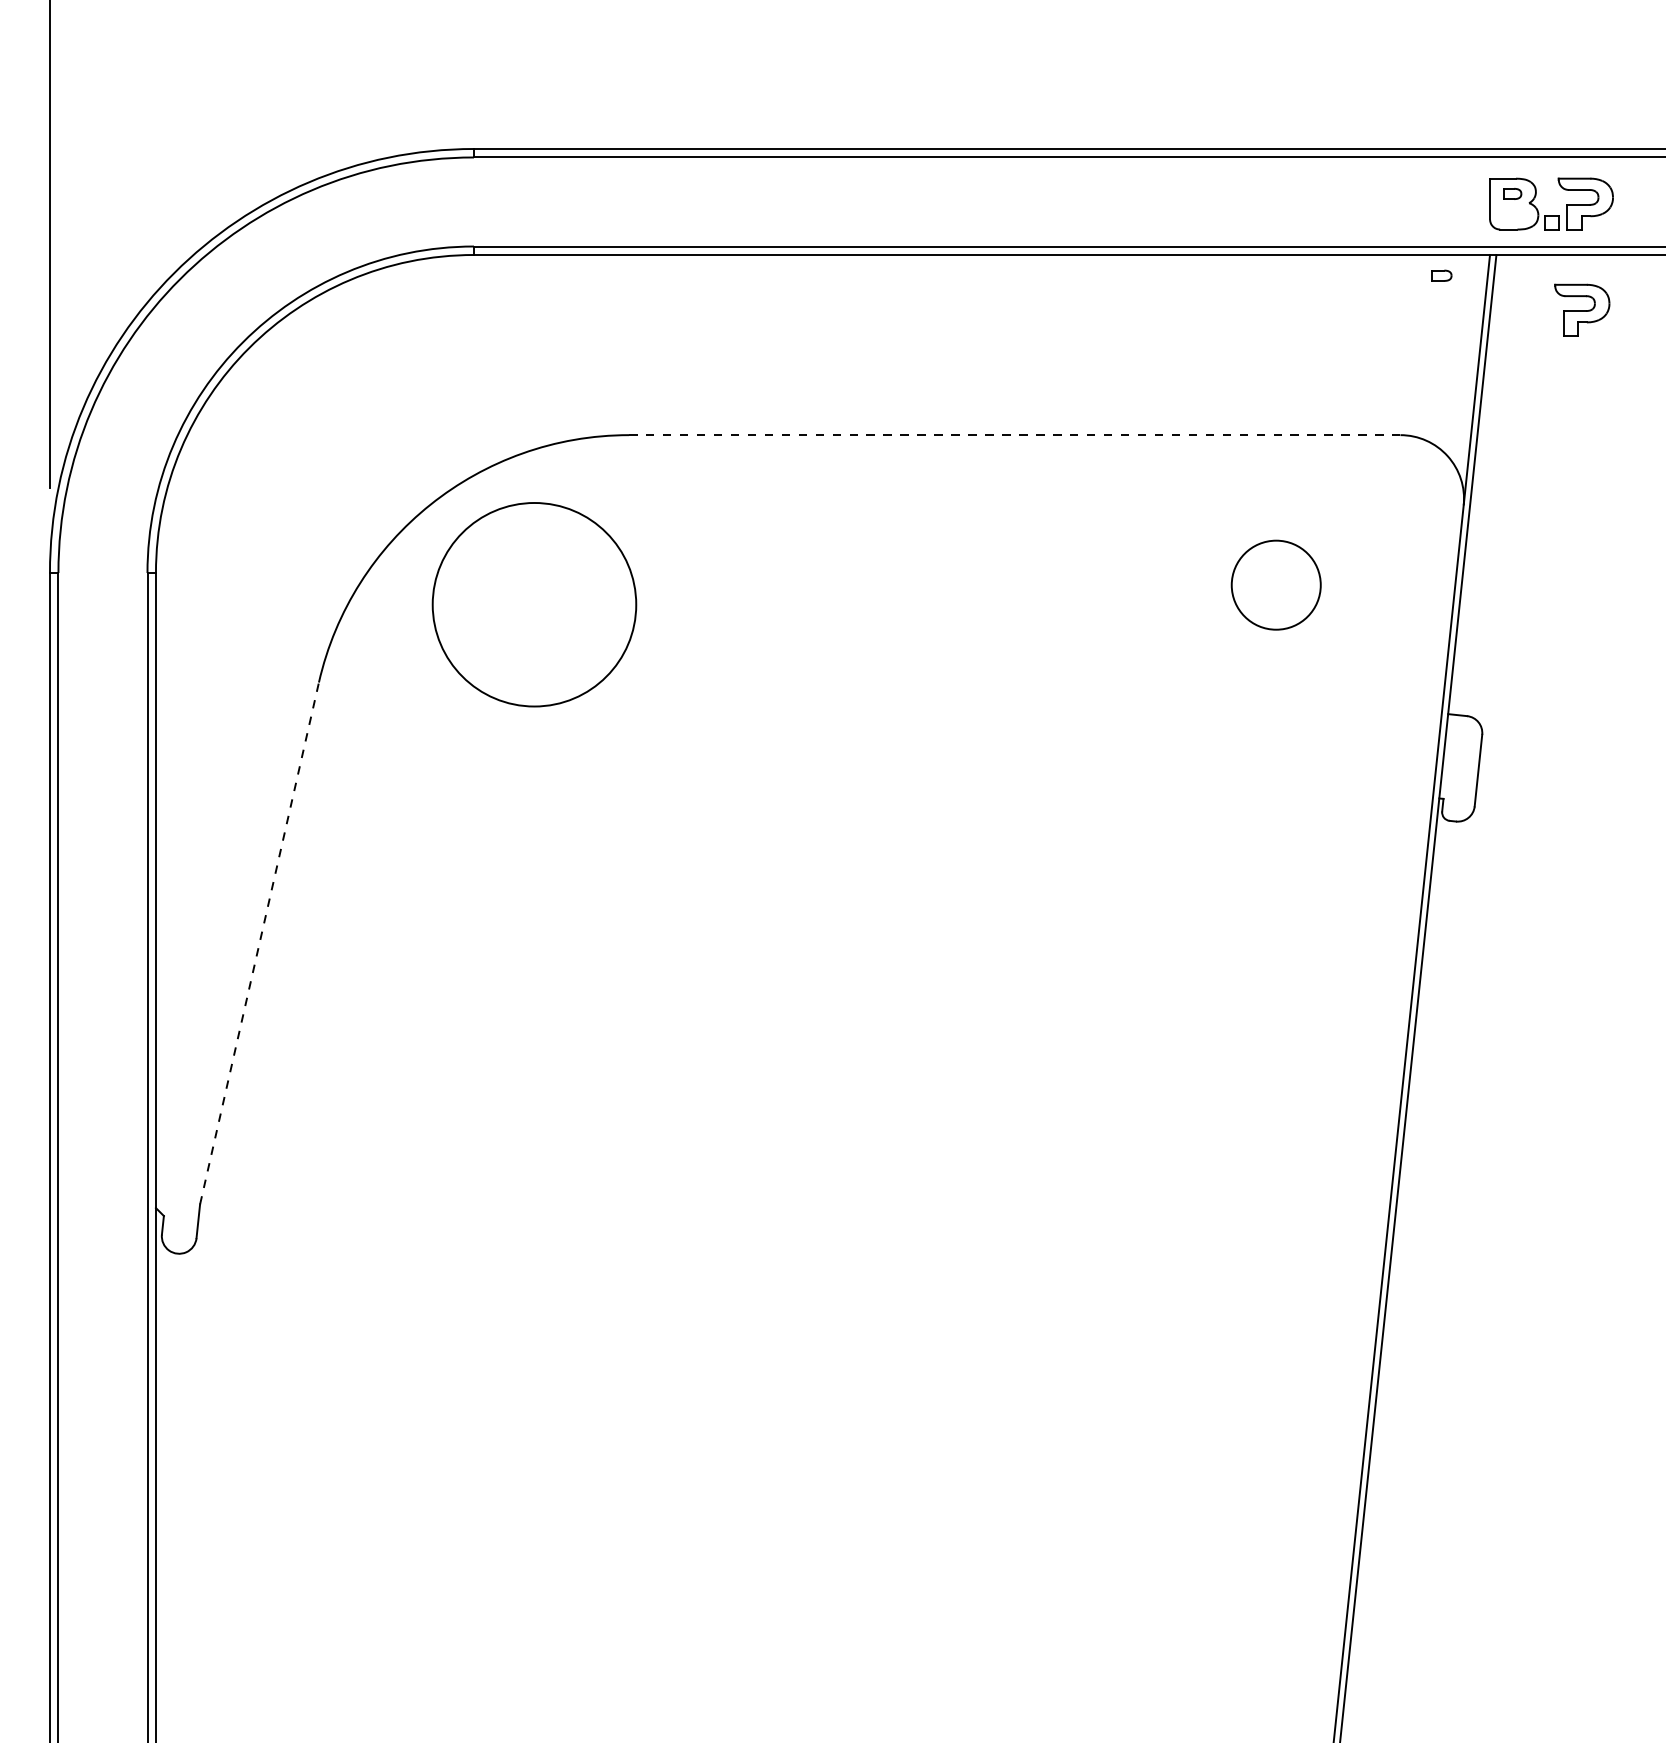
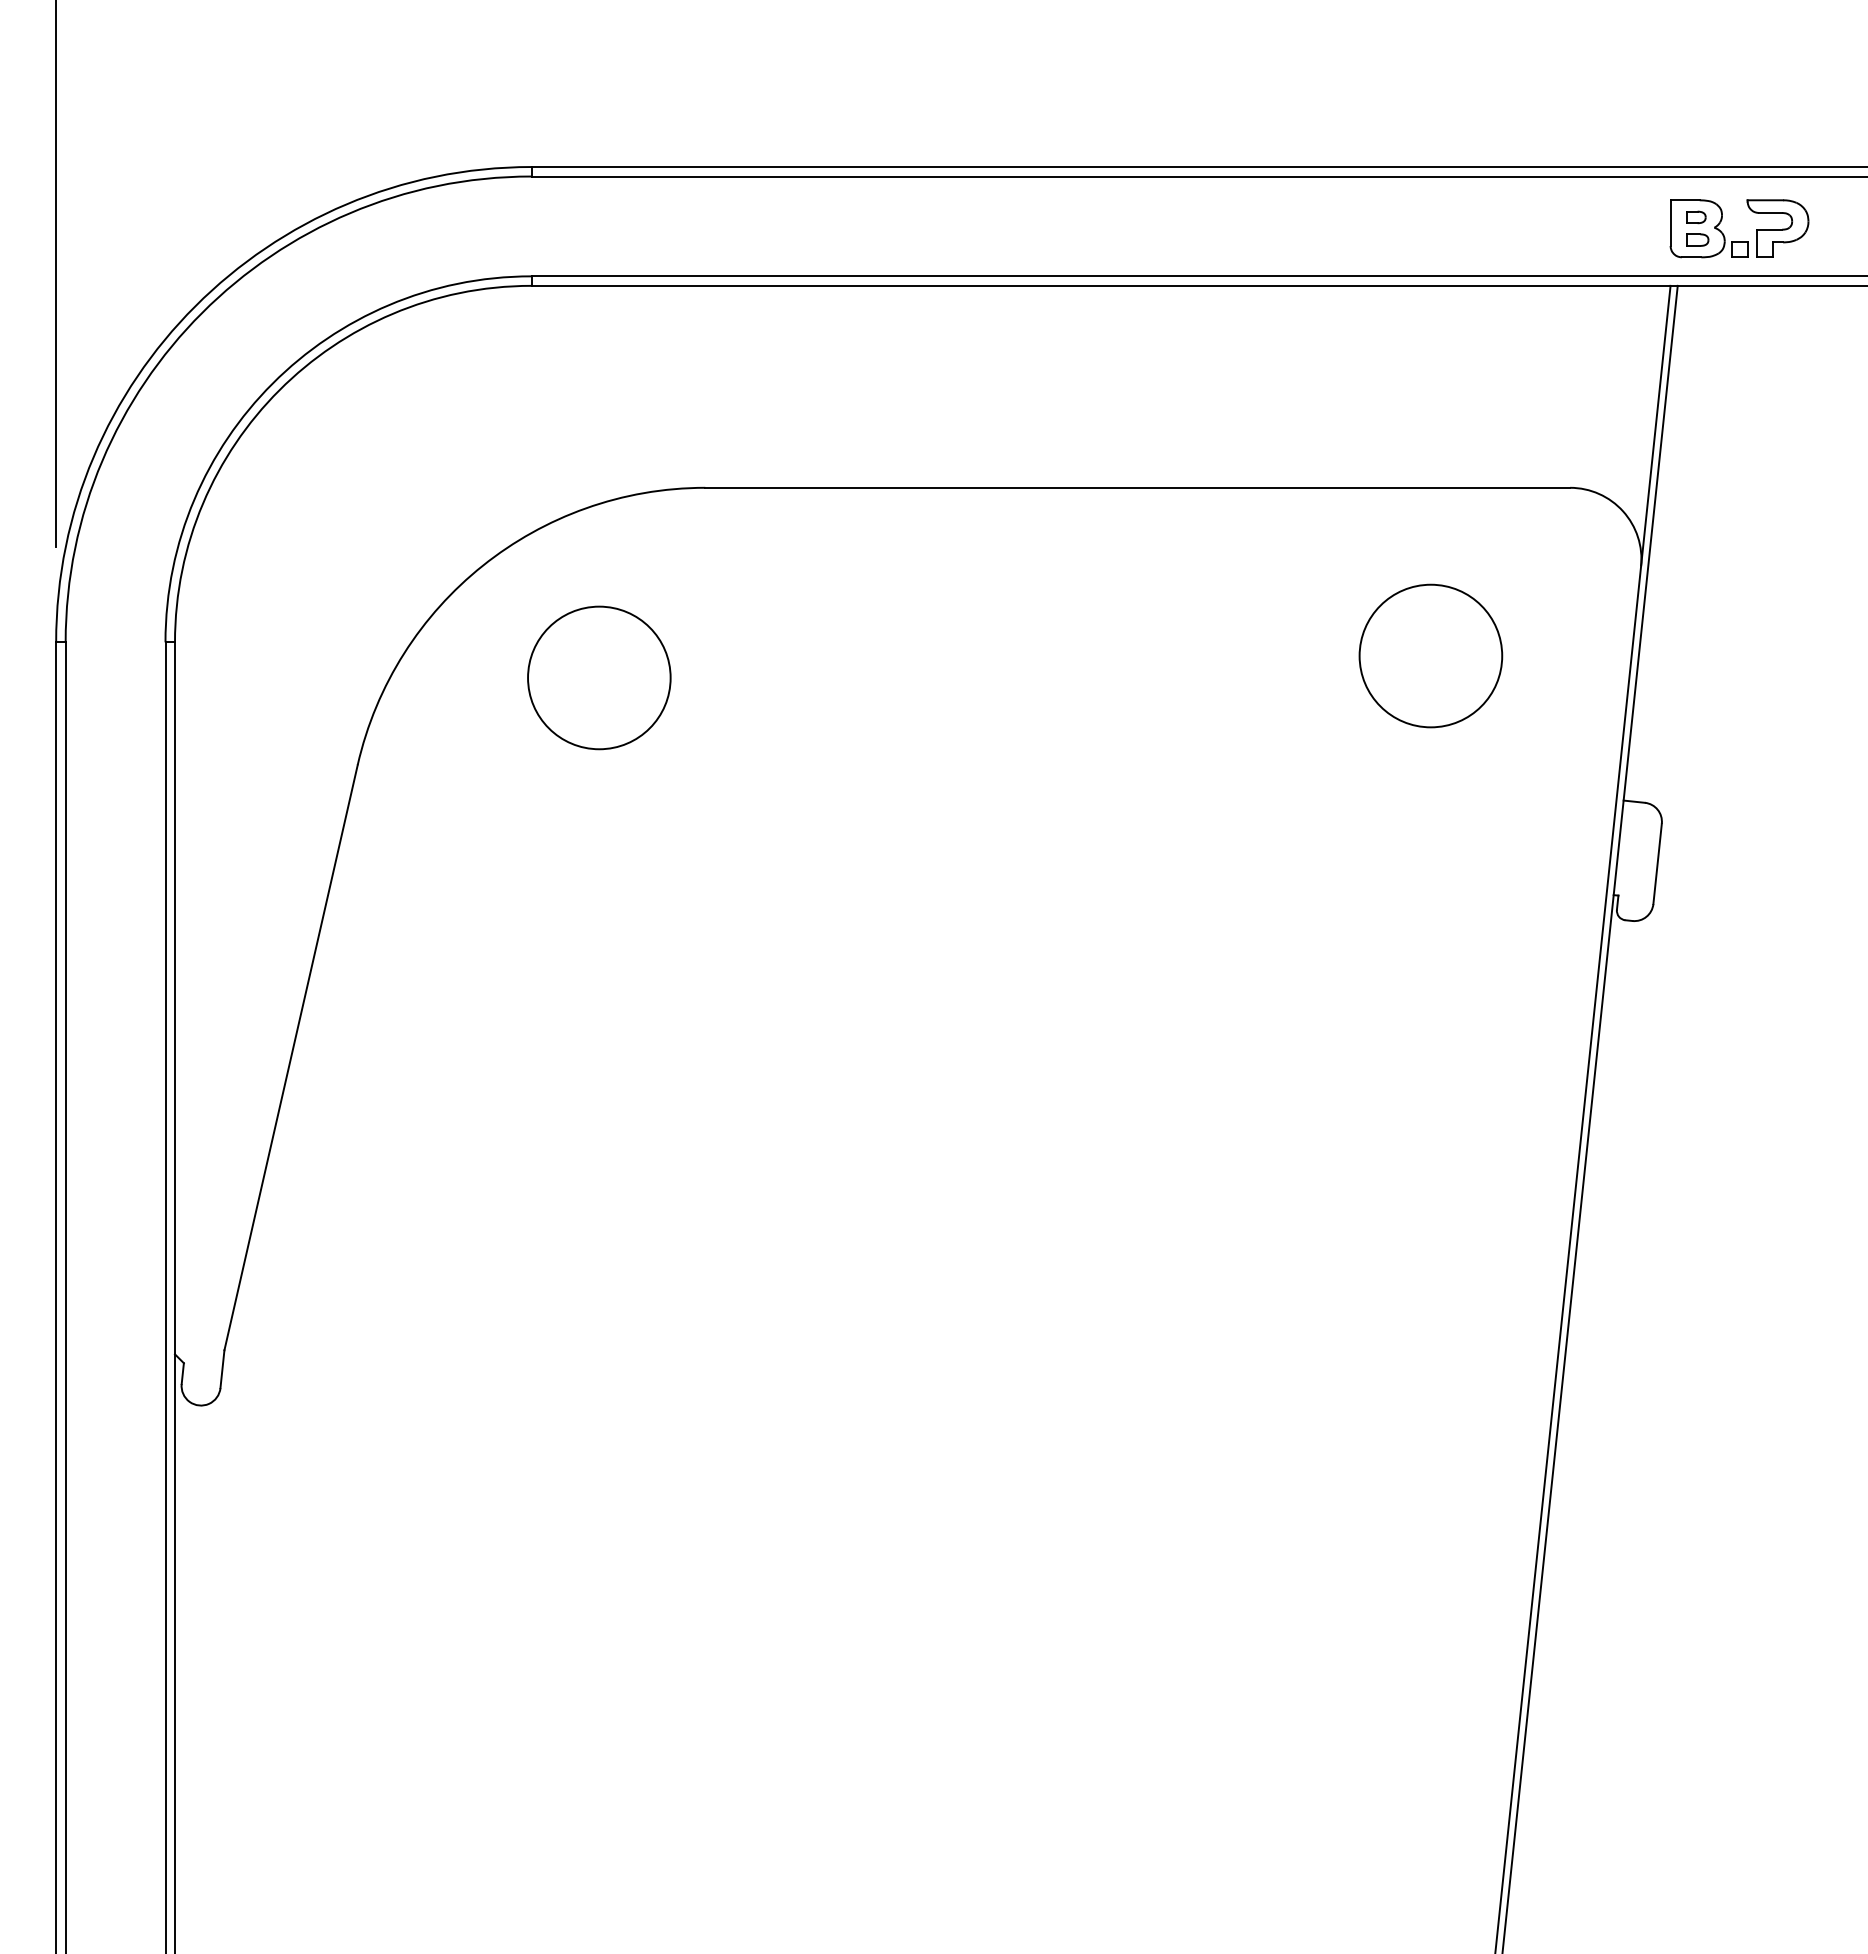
part: (1441, 275) -> (1697, 239), moved
part: (1581, 309) -> (1773, 347), removed
line: (1015, 434) -> (1138, 487), dashed -> solid
circle: (1275, 584) -> (1430, 655), size x1.43
circle: (534, 604) -> (599, 677), size x0.62
line: (259, 943) -> (291, 1057), dashed -> solid

